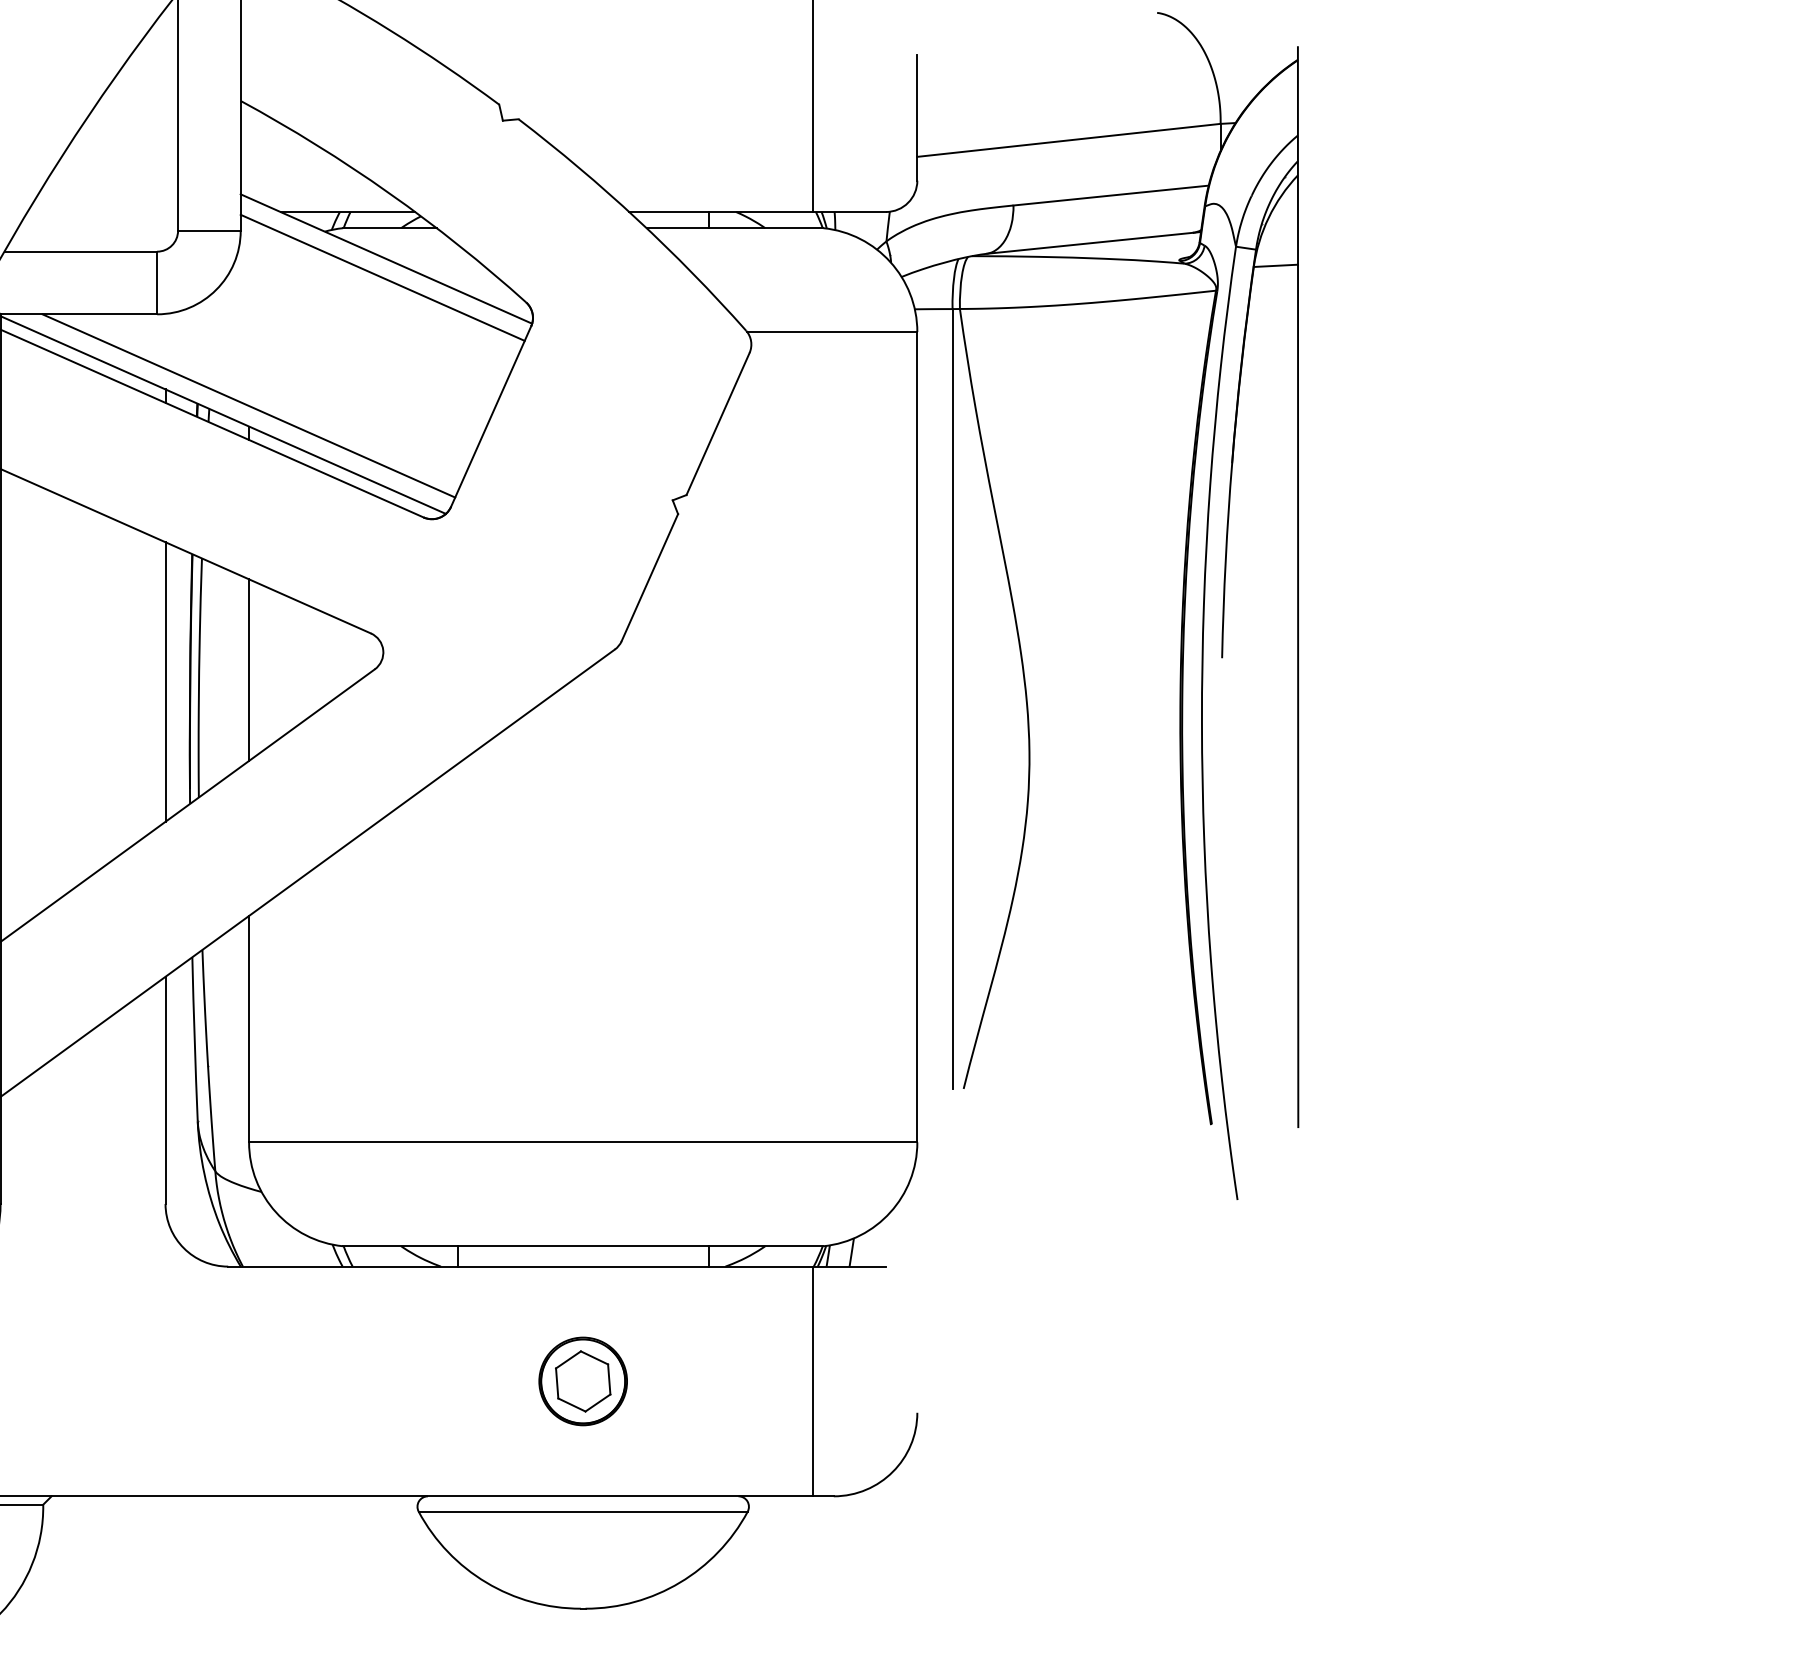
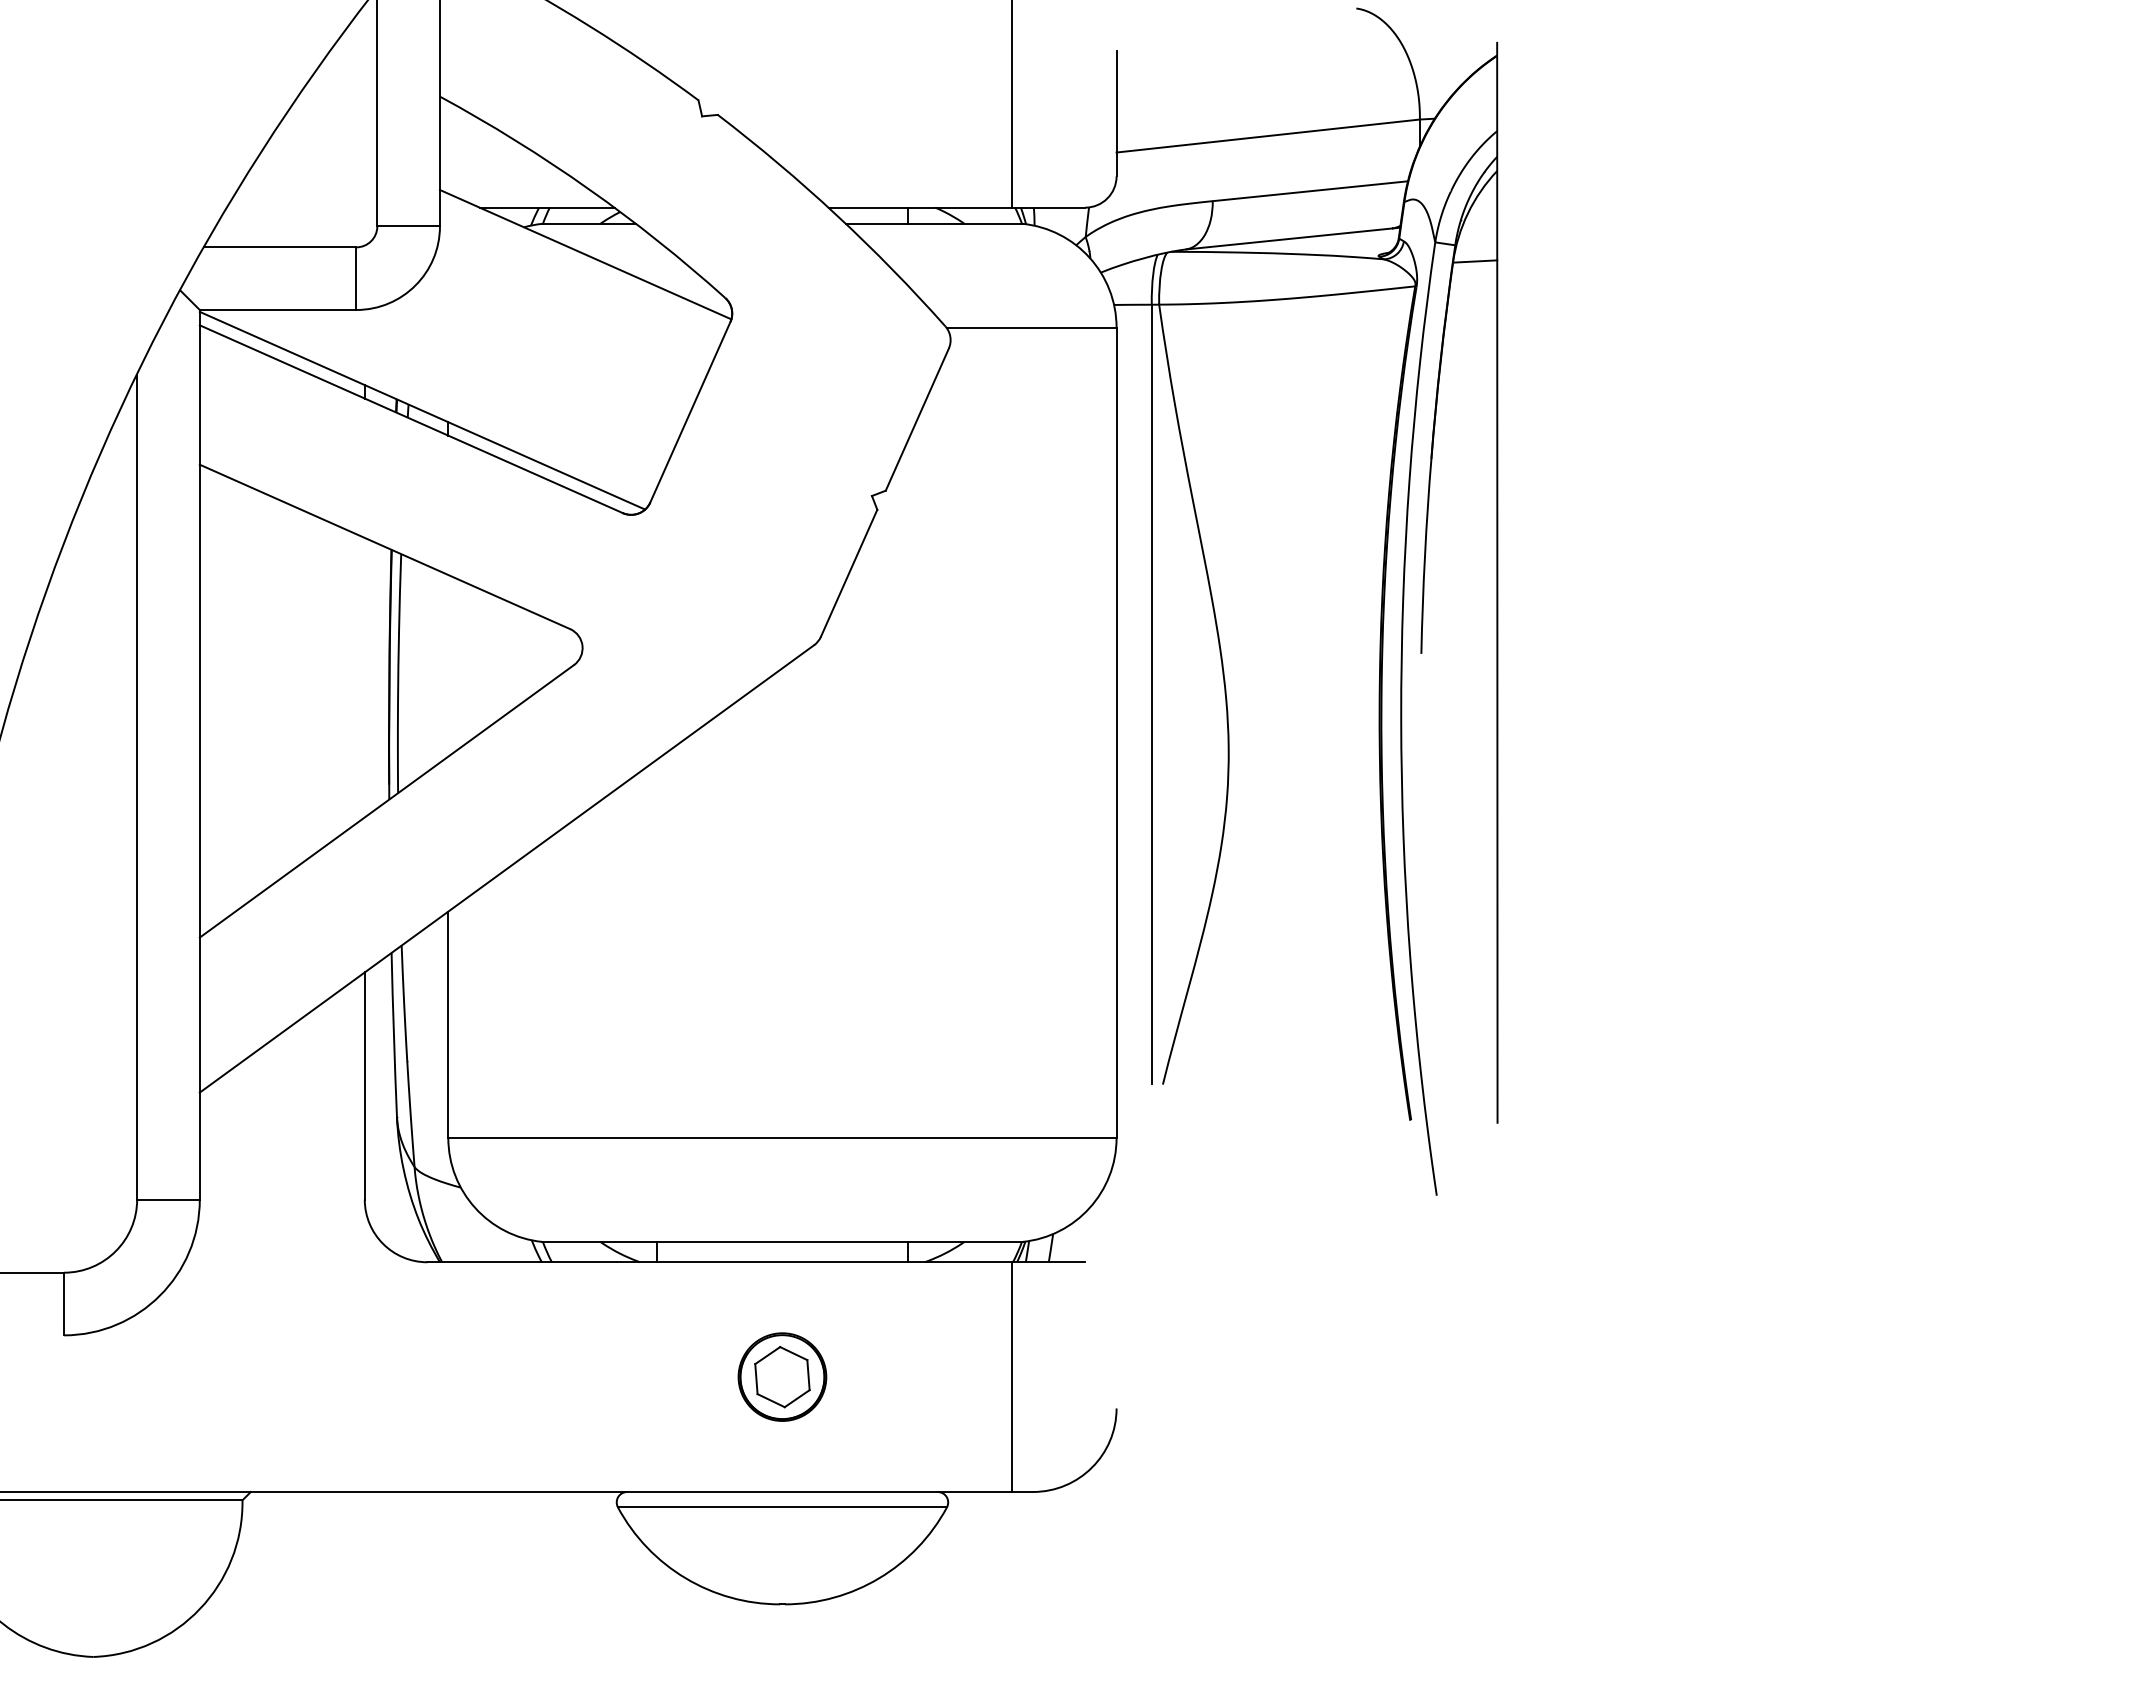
line: (382, 277) -> (581, 273), removed
line: (248, 405) -> (447, 401), removed
line: (249, 669) -> (448, 665), removed
line: (165, 681) -> (364, 677), removed

